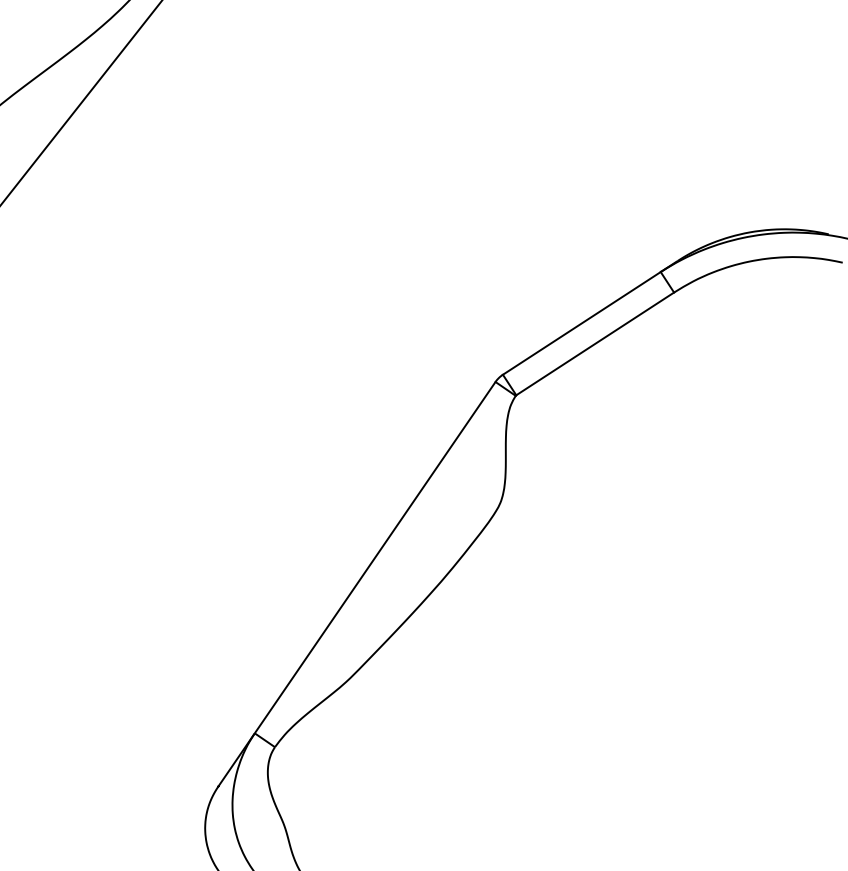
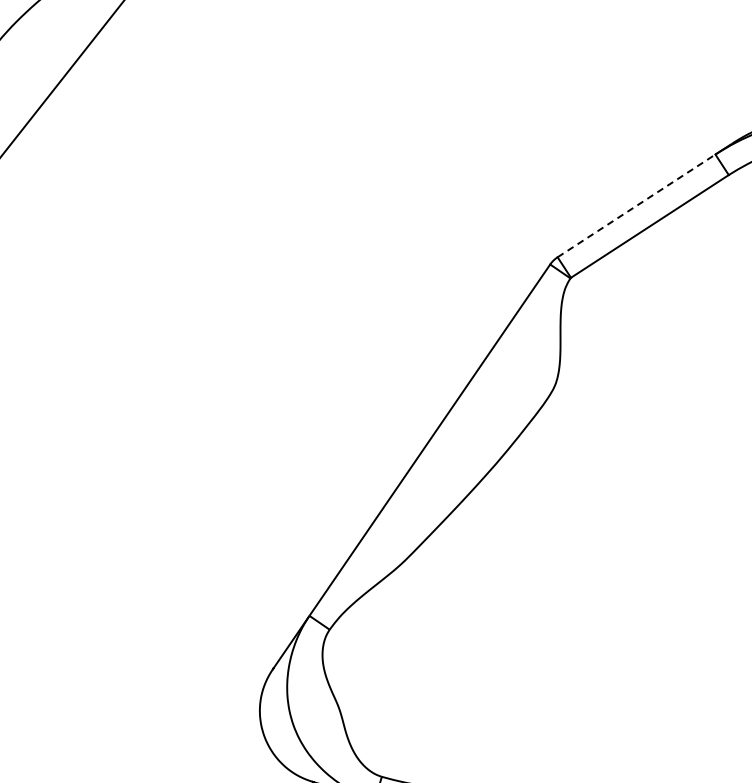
line: (582, 323) -> (637, 206), solid -> dashed

